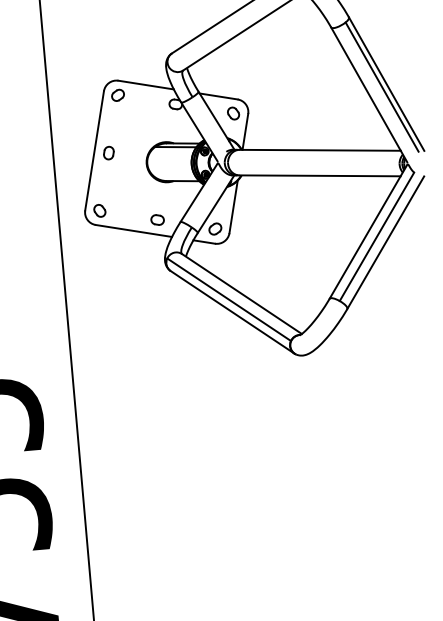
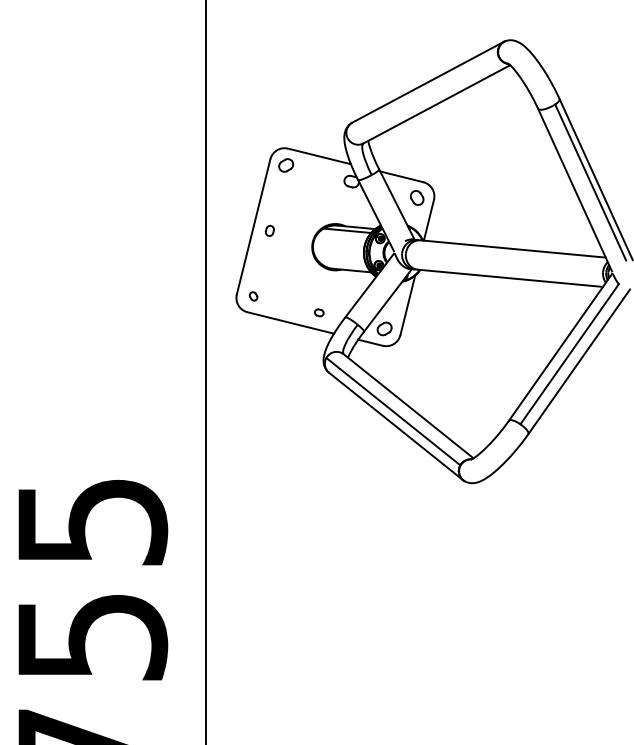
part: (108, 152) -> (269, 230), size x0.7
part: (99, 210) -> (253, 296), size x0.6
part: (157, 219) -> (319, 312), size x0.6

